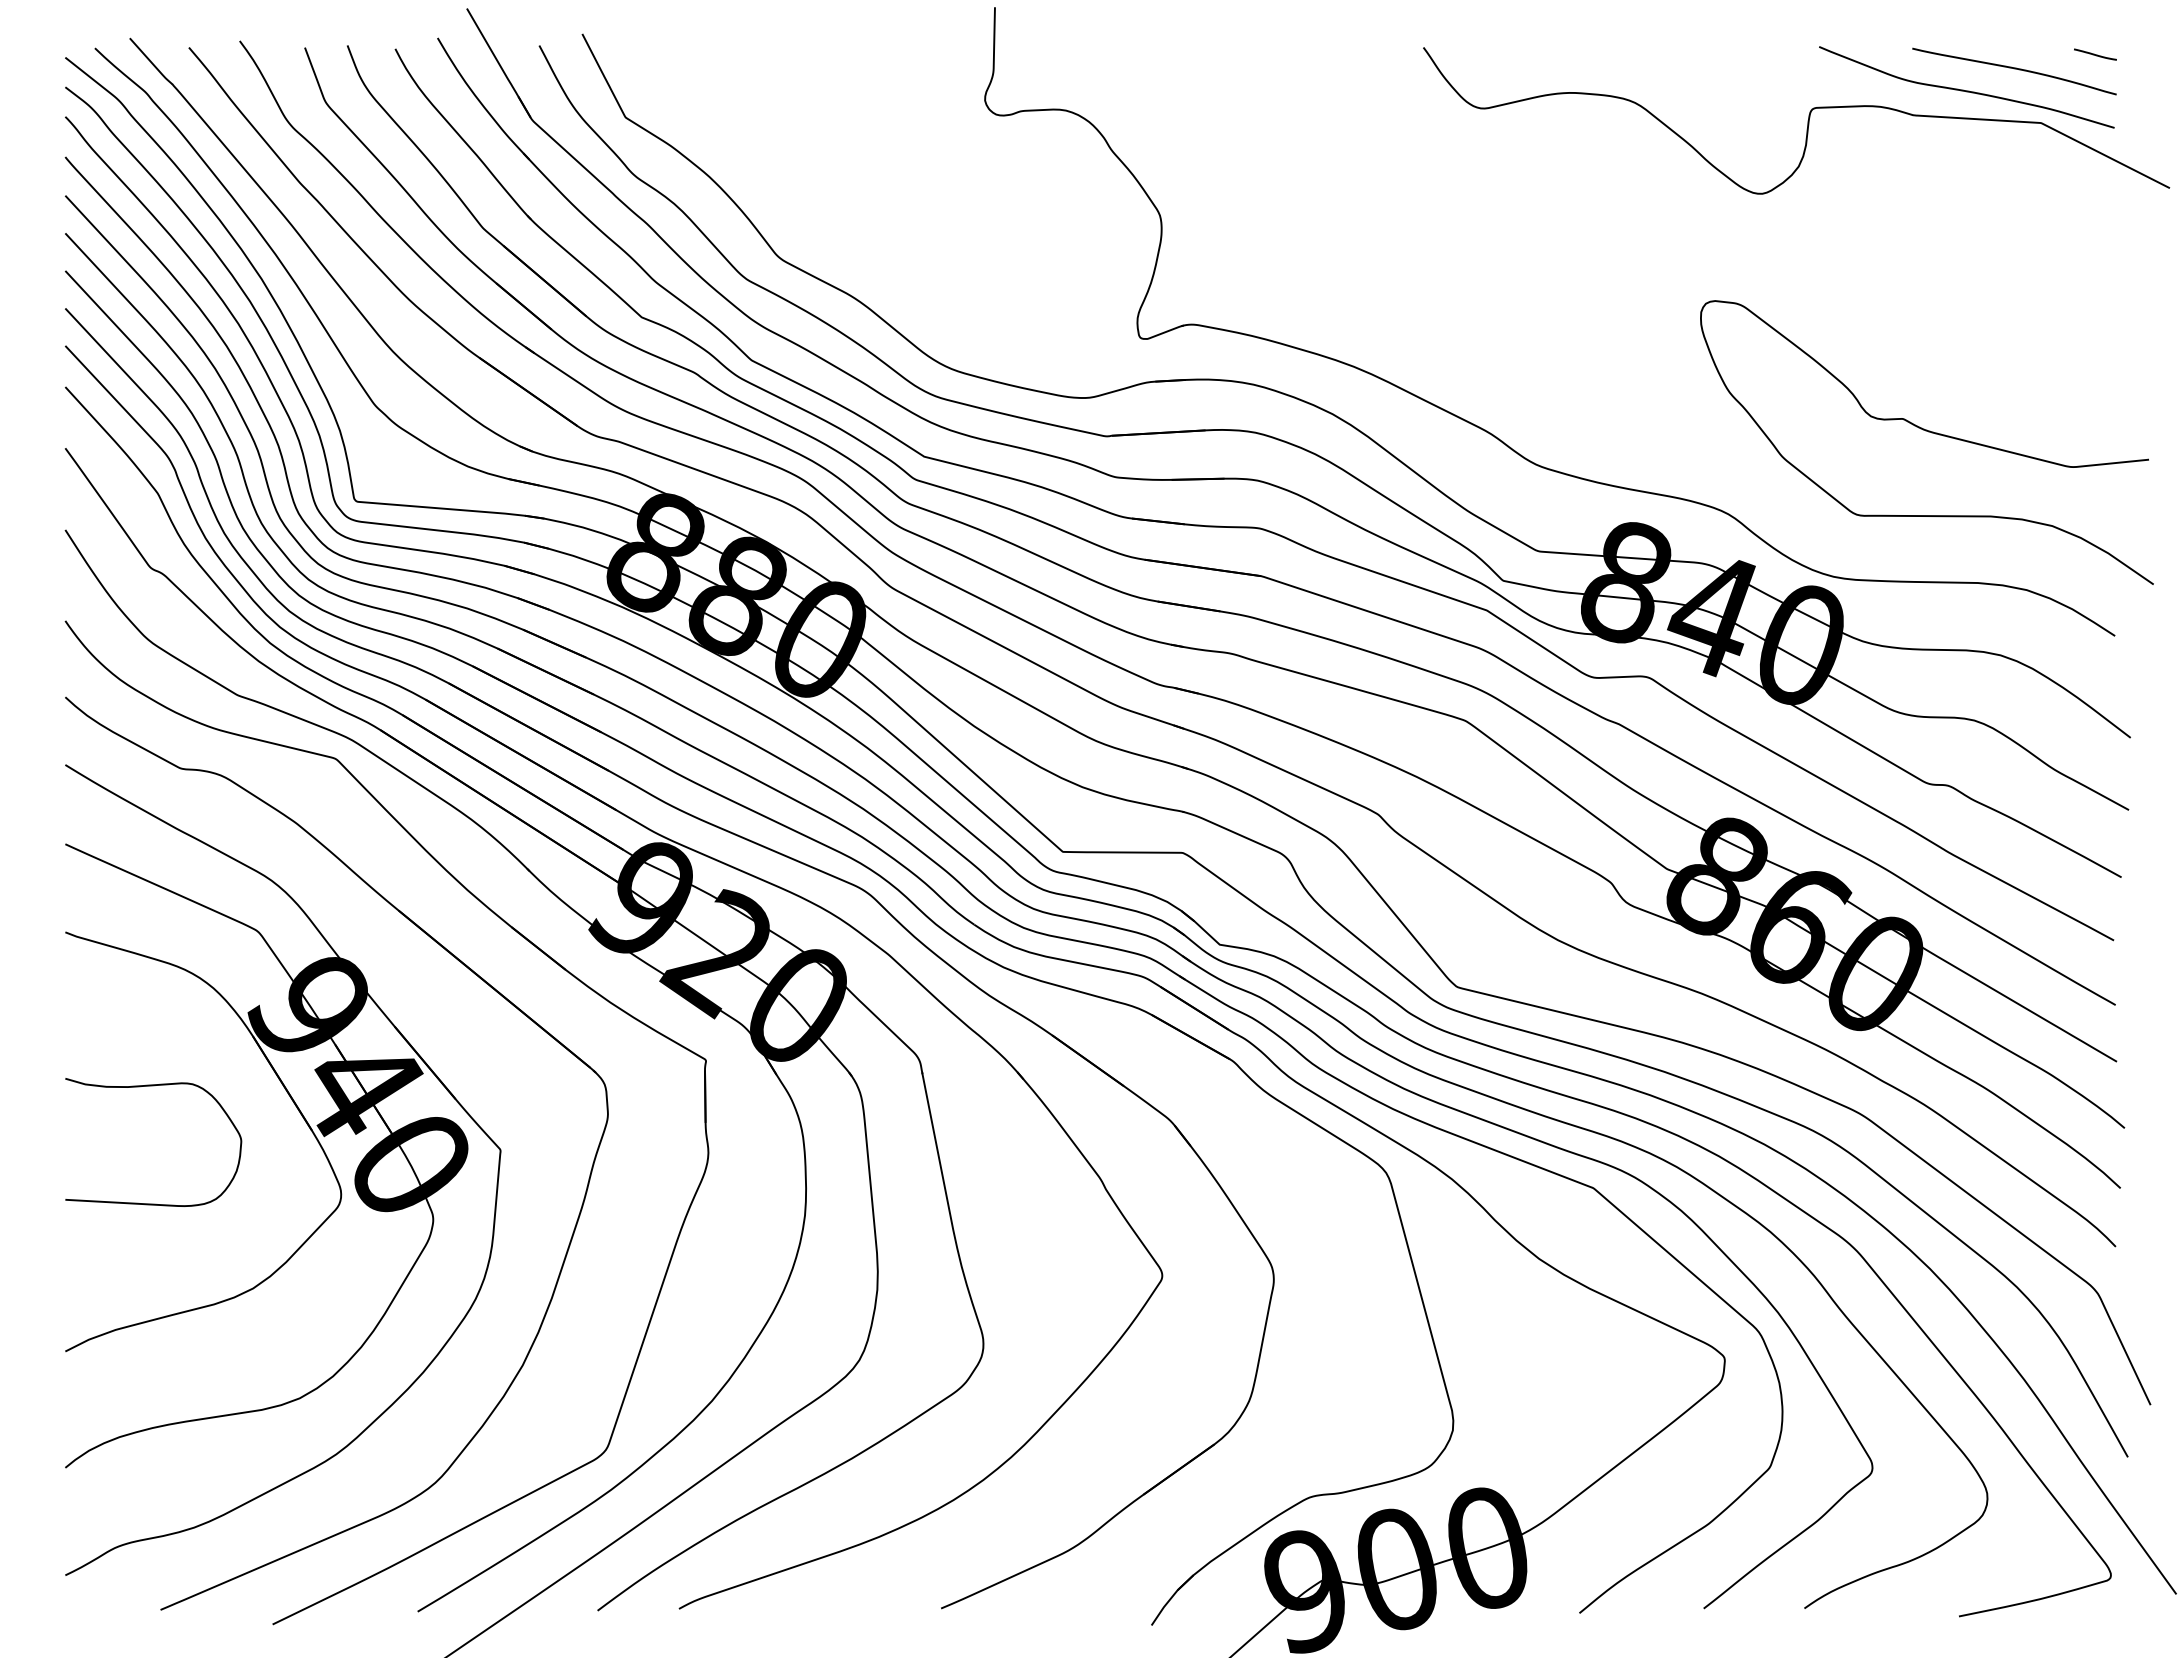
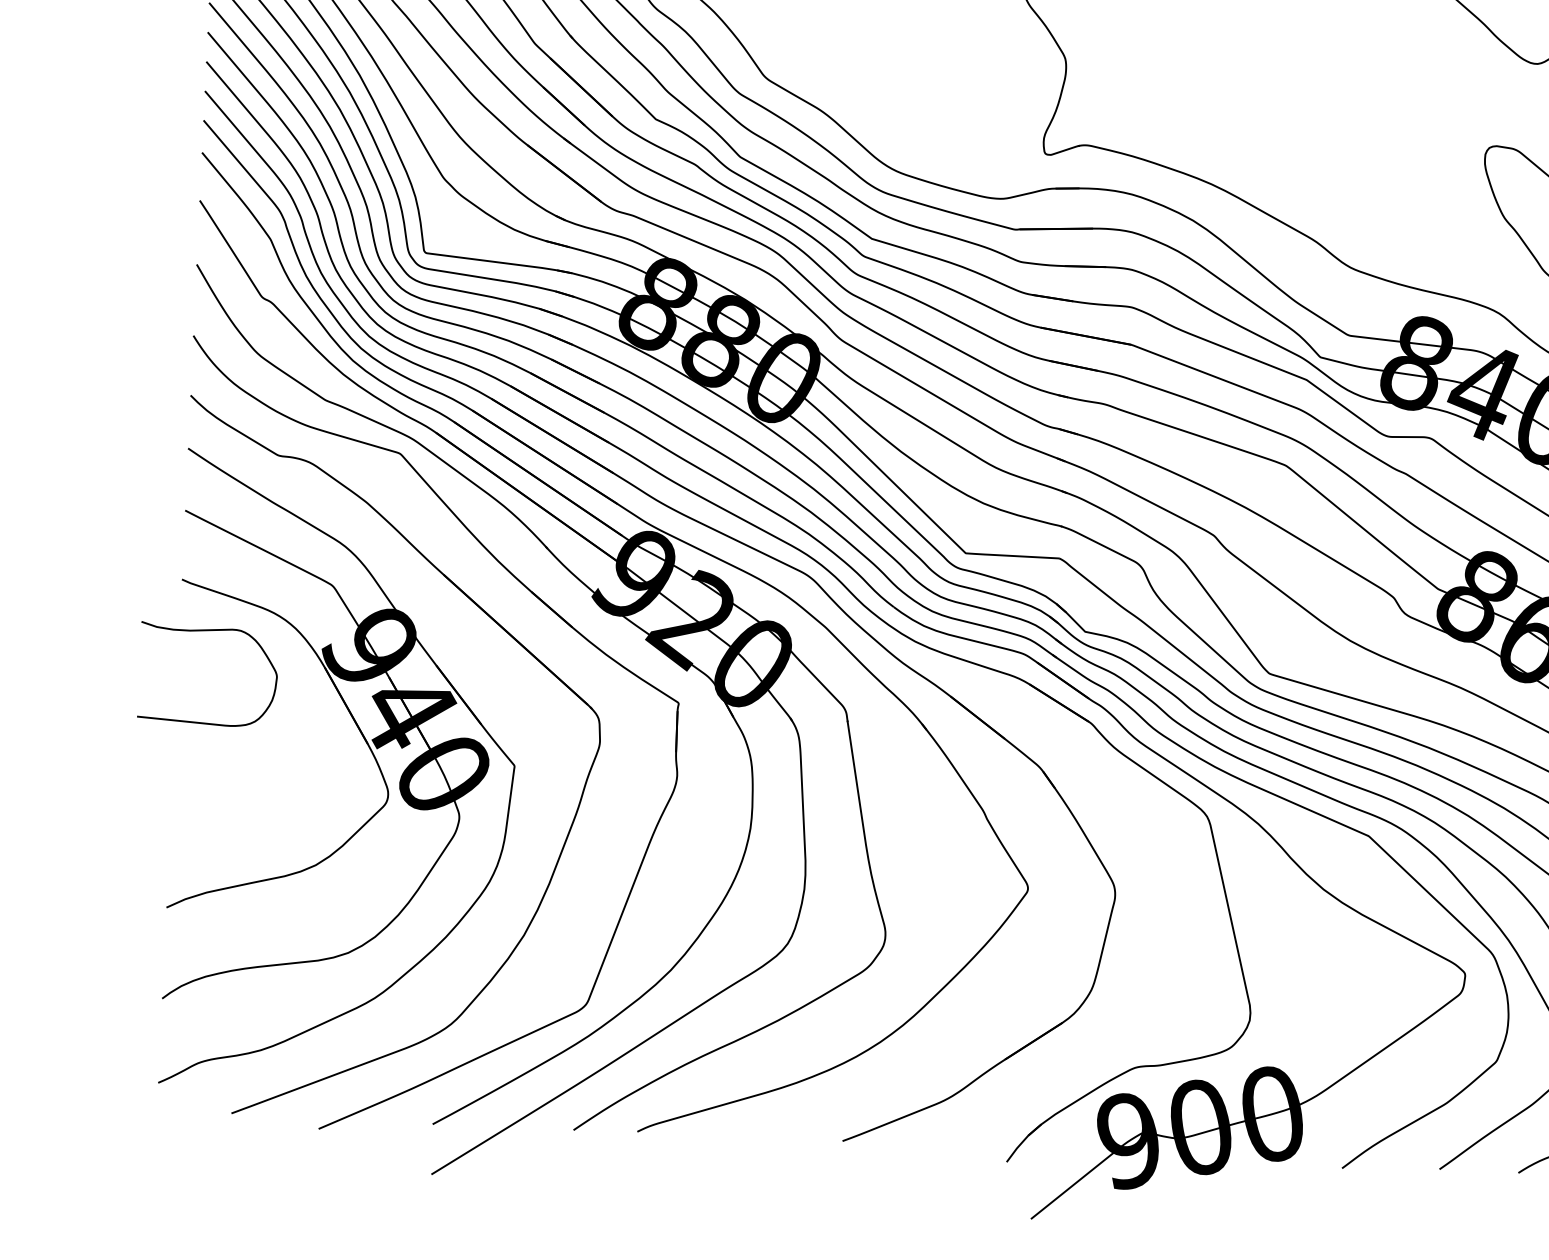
curve: (153, 1086) -> (210, 631), moved

